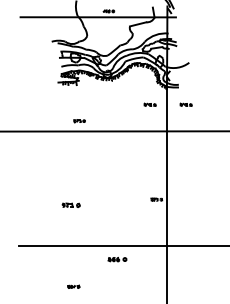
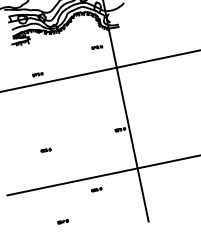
part: (185, 104) -> (128, 40), removed
part: (71, 205) -> (46, 150), size x0.62
part: (117, 259) -> (96, 189), size x0.62

